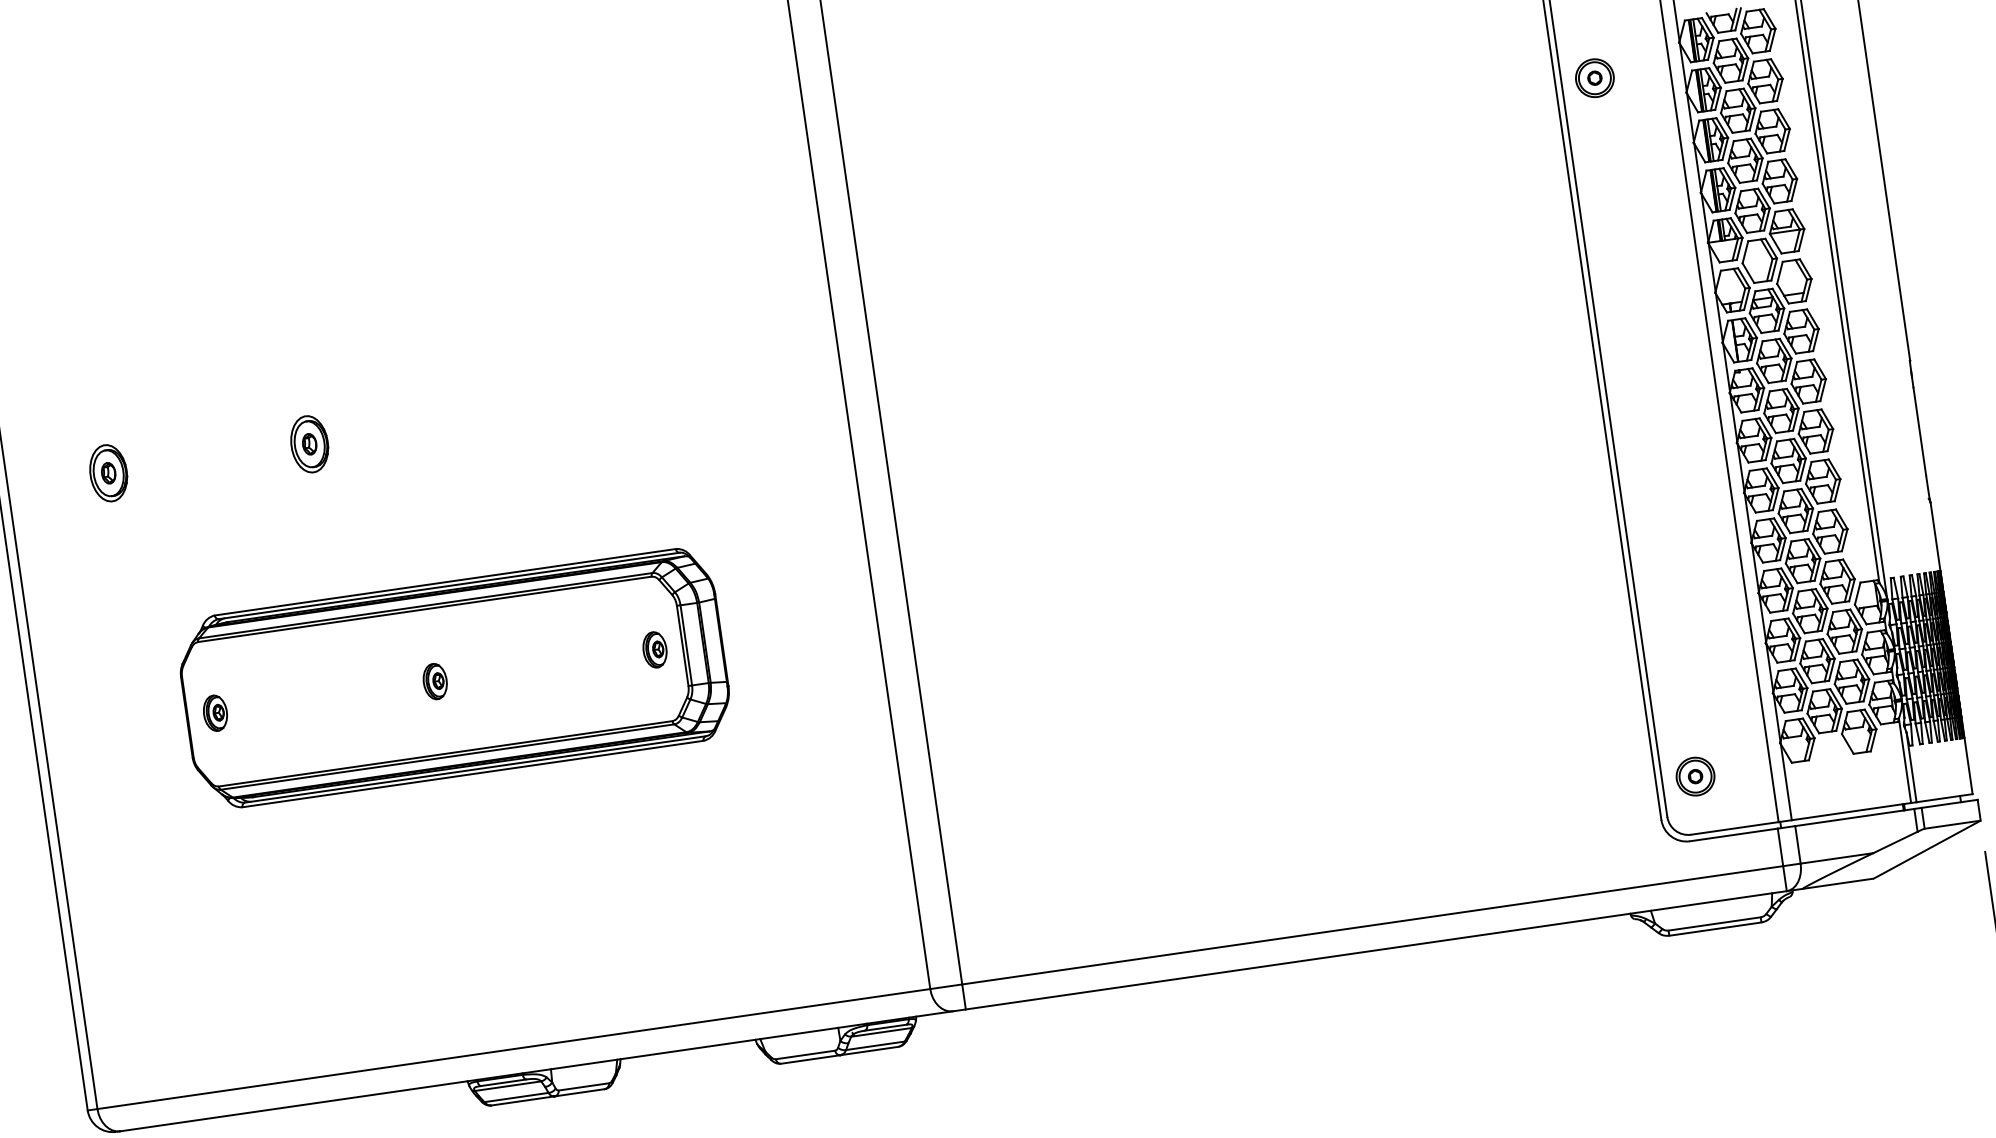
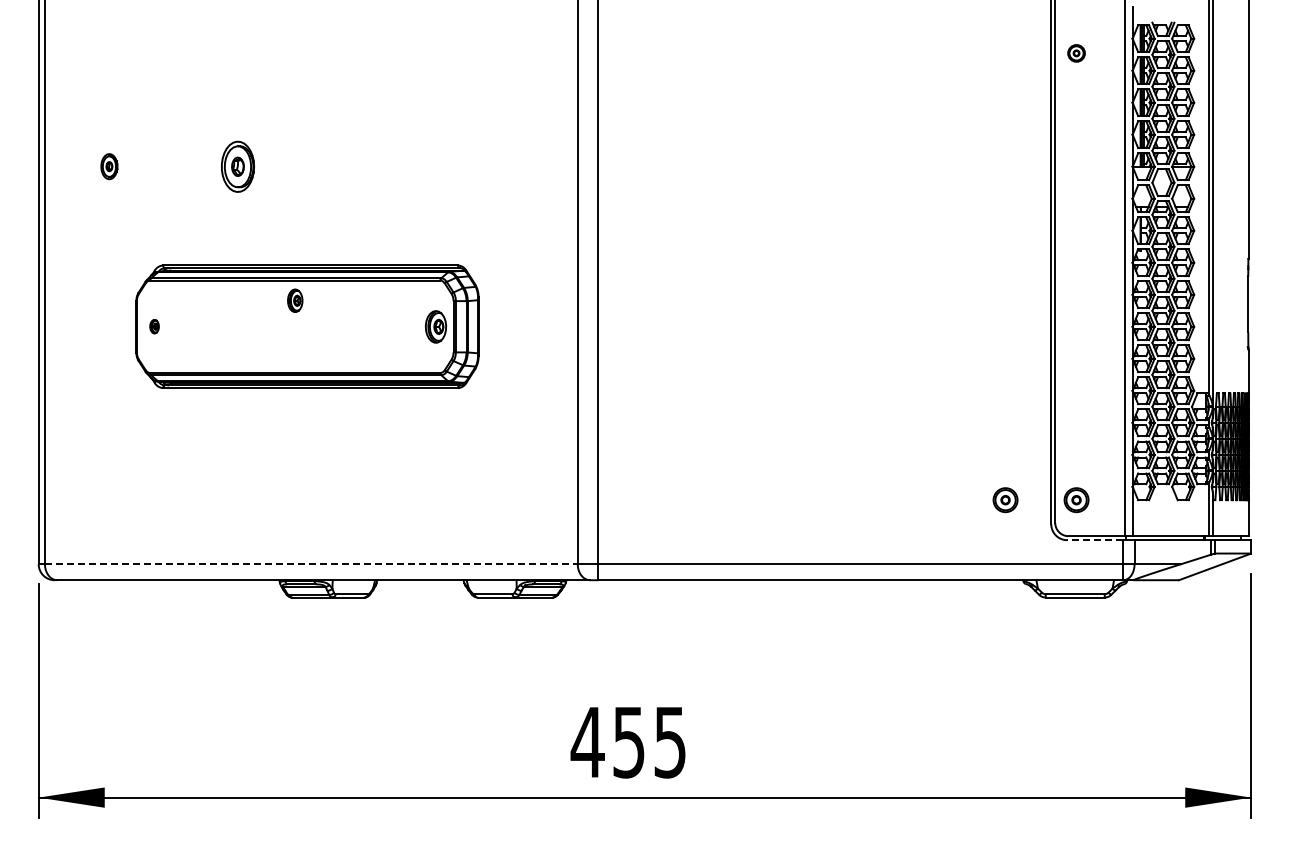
part: (1594, 78) -> (1076, 53), size x0.7
part: (308, 444) -> (237, 166), size x1.4
part: (108, 472) -> (109, 166), size x0.7
part: (654, 649) -> (435, 326), size x1.4
part: (435, 681) -> (295, 300), moved
part: (215, 712) -> (154, 326), size x0.6
part: (1584, 793) -> (1005, 500), added
line: (1732, 835) -> (1094, 540), solid -> dashed
line: (514, 1049) -> (311, 564), solid -> dashed

